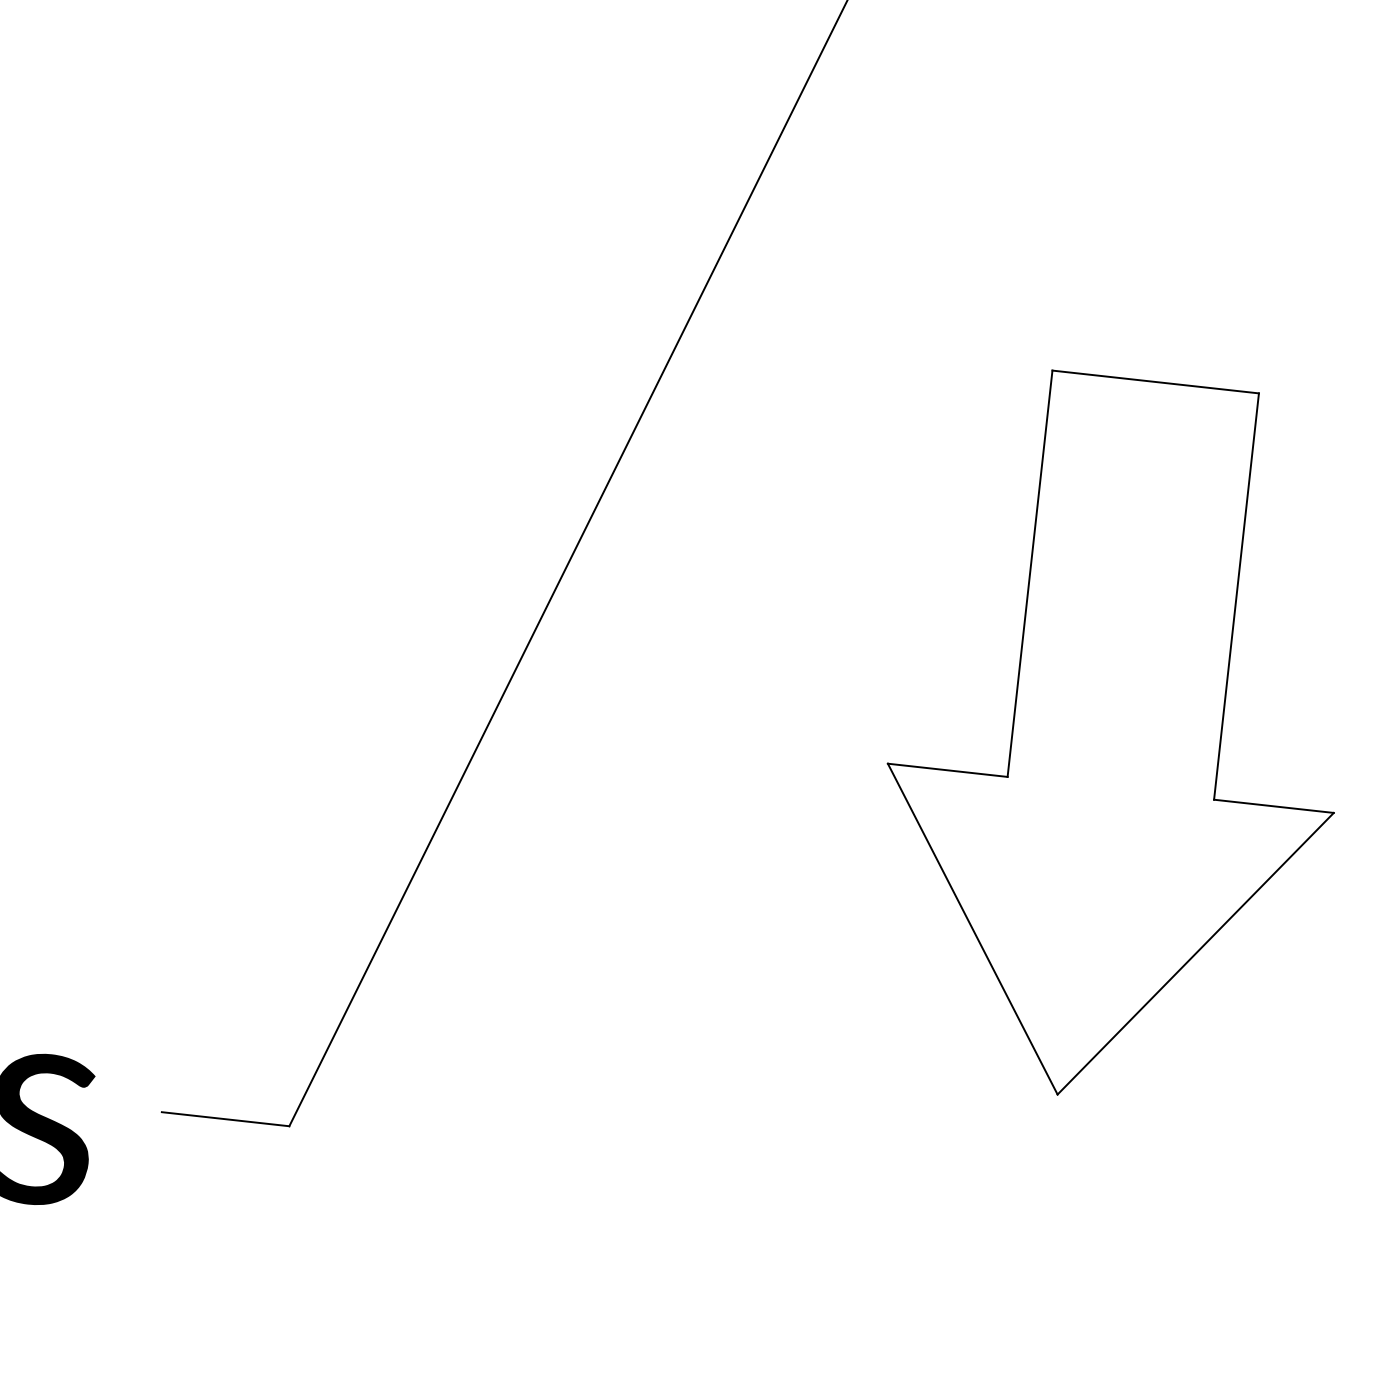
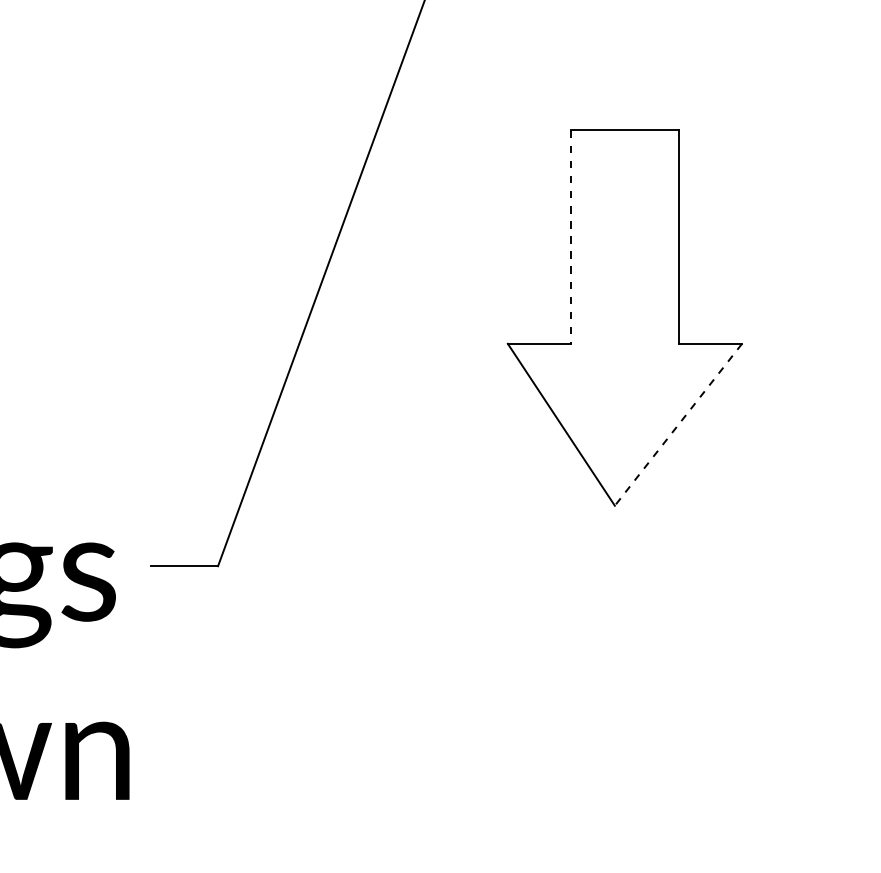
line: (1029, 574) -> (570, 237), solid -> dashed
line: (1195, 953) -> (678, 424), solid -> dashed

